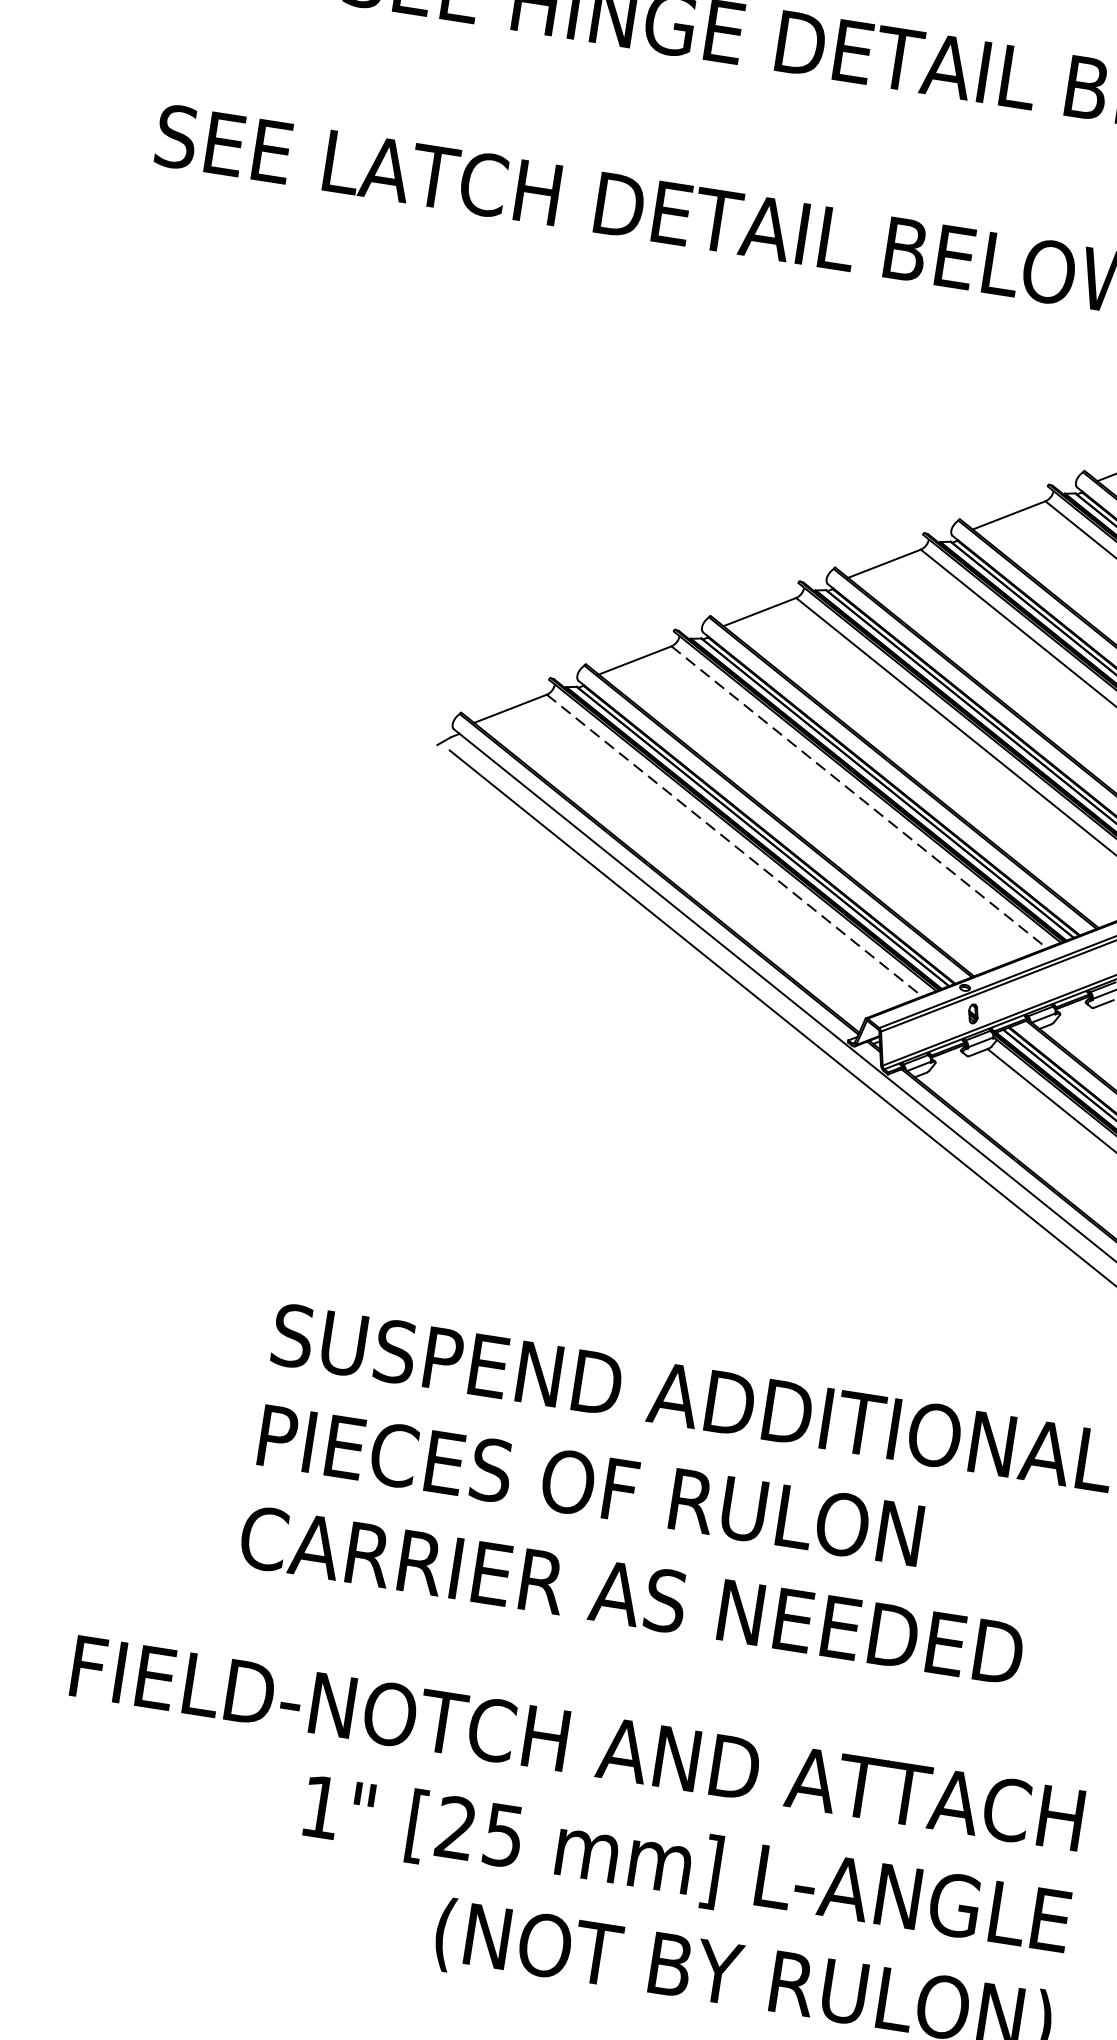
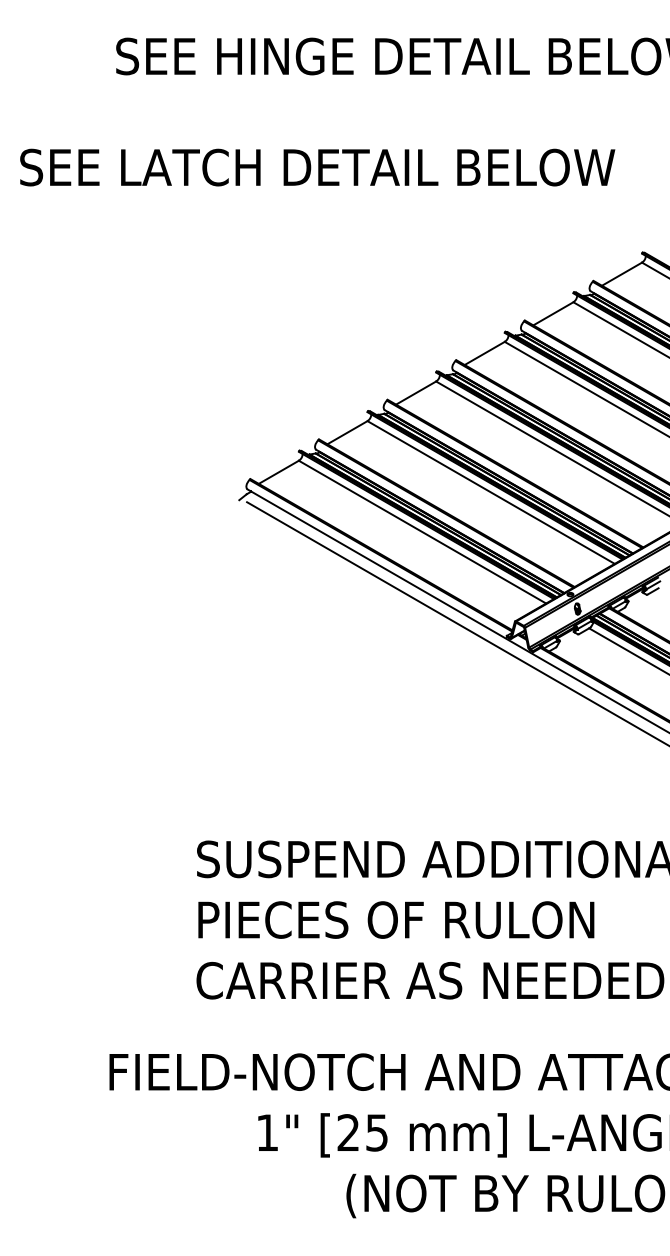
line: (859, 797) -> (491, 492), dashed -> solid
line: (734, 846) -> (422, 532), dashed -> solid

